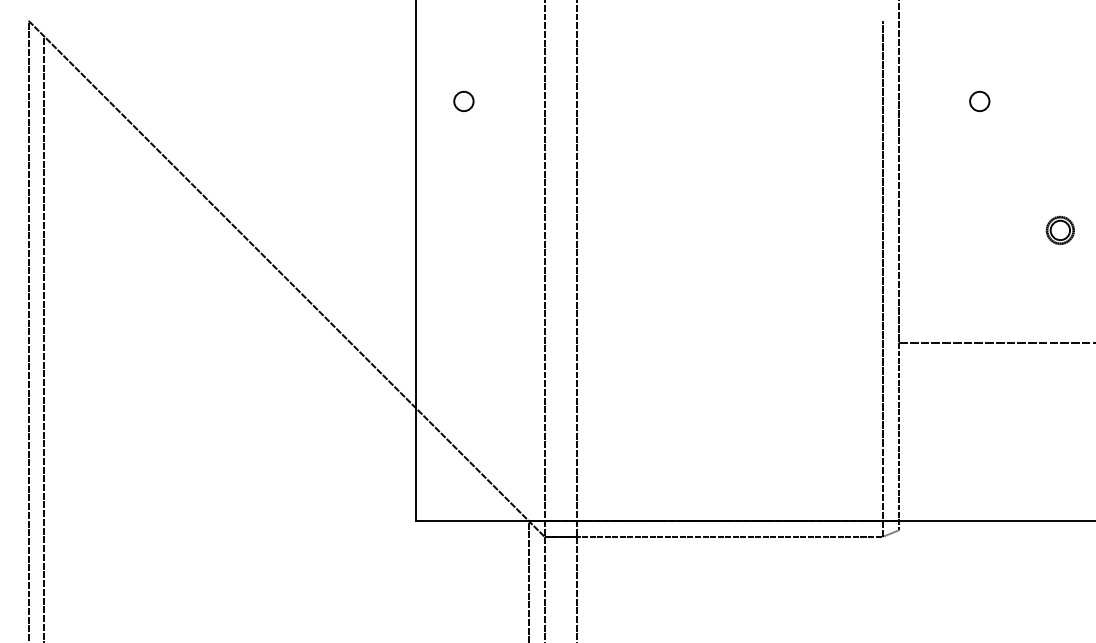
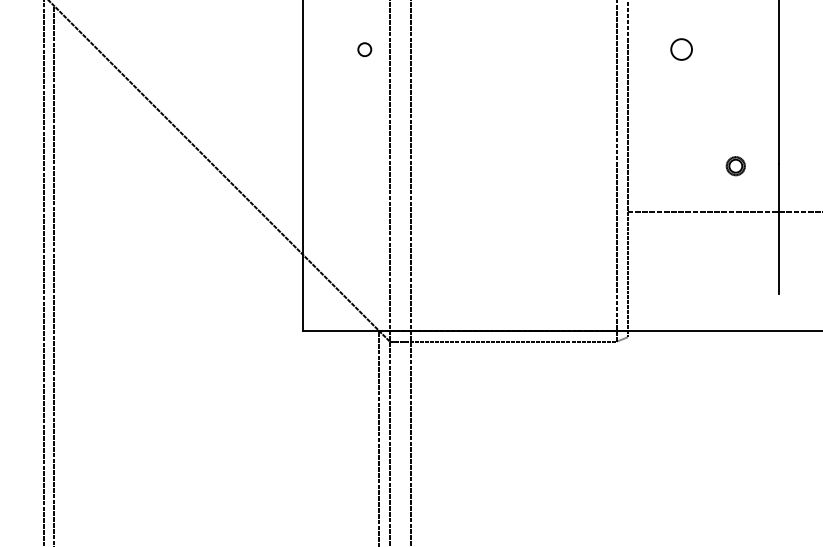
circle: (463, 101) -> (364, 49), moved
circle: (979, 101) -> (681, 49), size x1.6
part: (1059, 230) -> (735, 166), moved

